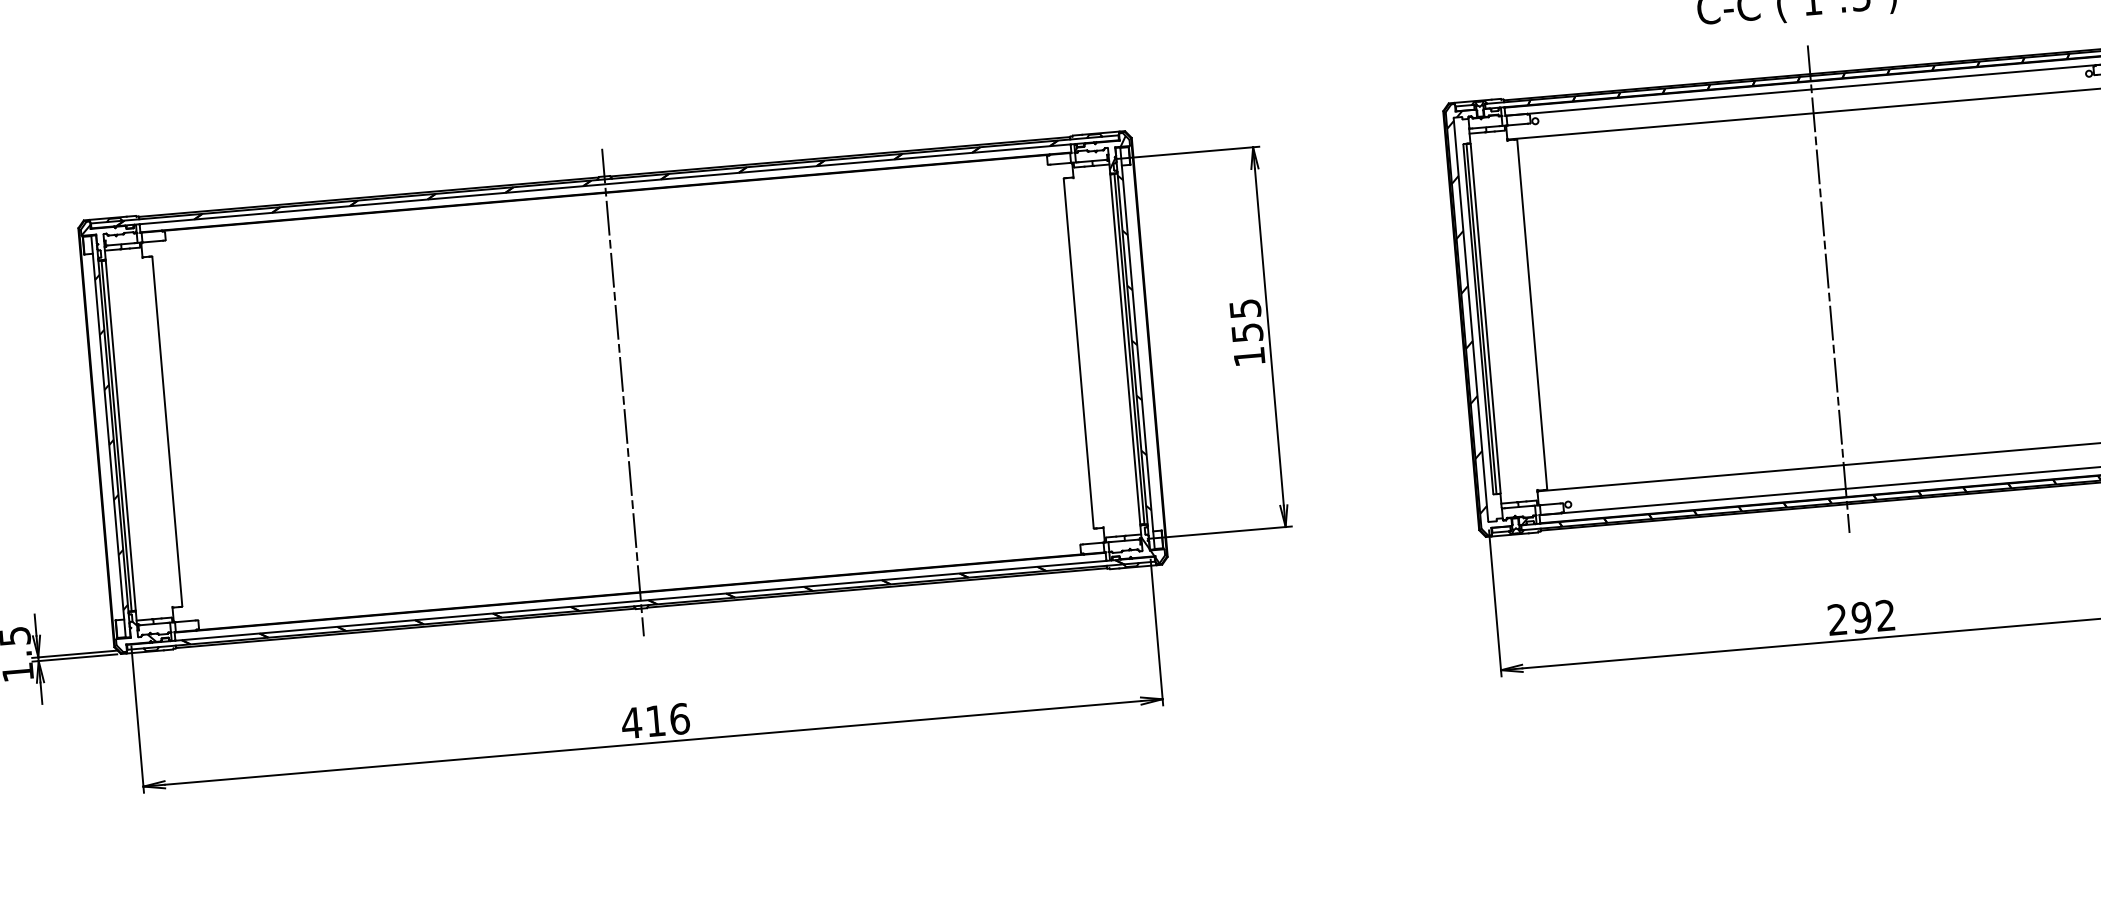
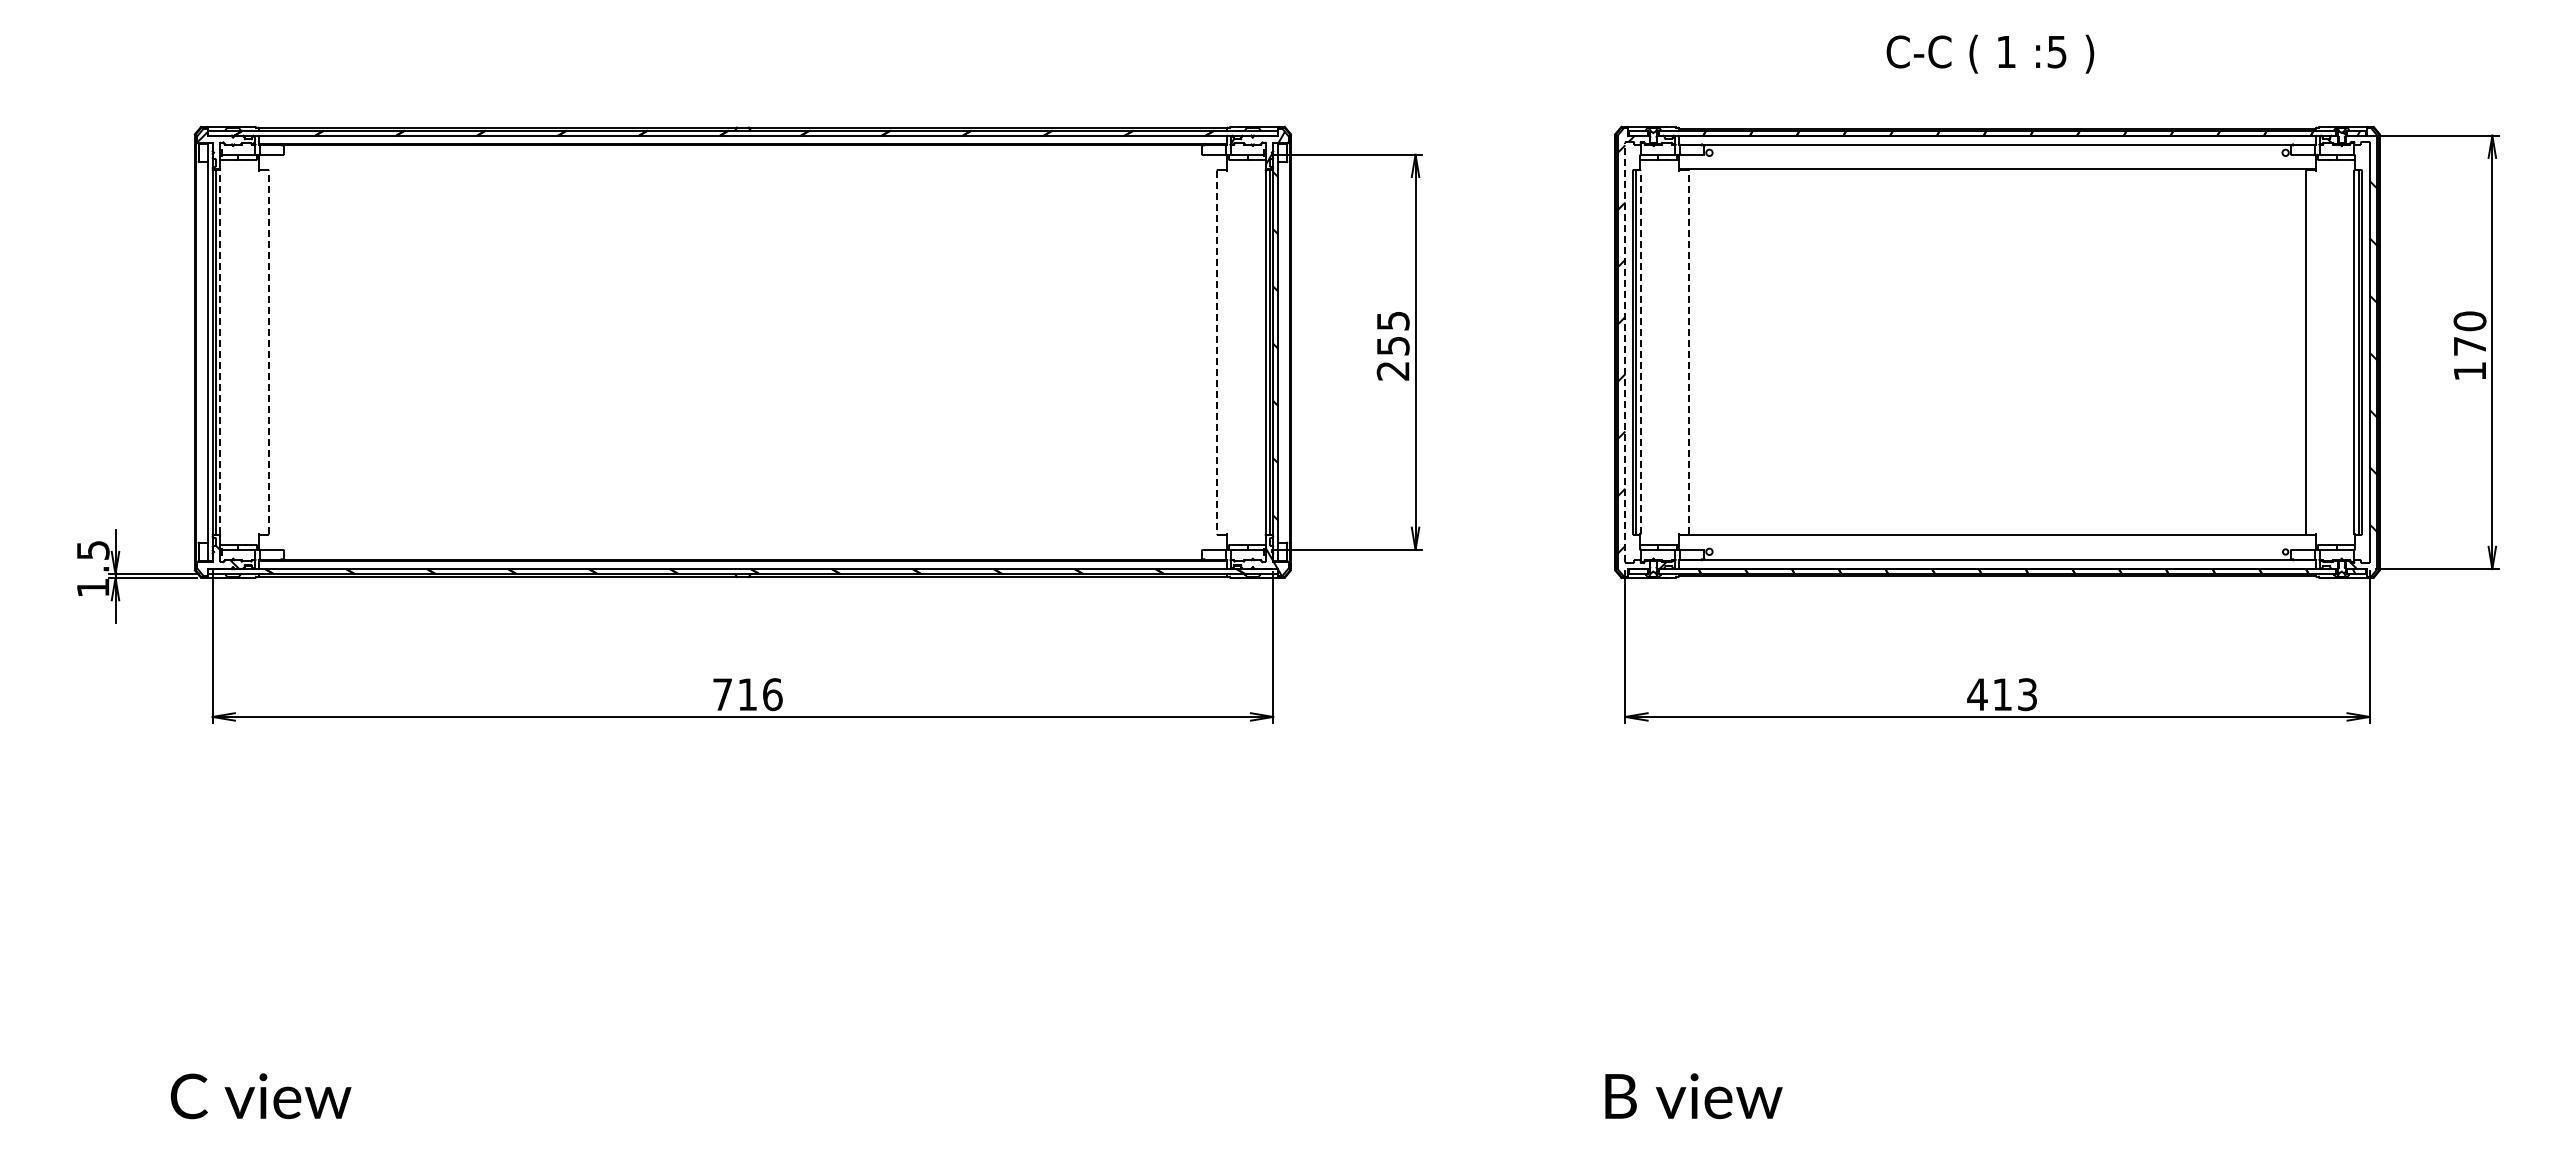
line: (1828, 289) -> (1997, 352), removed
line: (1532, 314) -> (1689, 352), solid -> dashed
line: (1485, 318) -> (1640, 352), solid -> dashed
line: (1471, 319) -> (1625, 352), solid -> dashed
line: (1079, 353) -> (1217, 352), solid -> dashed
text: (1248, 357) -> (1392, 371), 155 -> 255
line: (622, 392) -> (742, 352), removed
line: (167, 431) -> (268, 352), solid -> dashed
line: (120, 435) -> (220, 352), solid -> dashed
hatch: (110, 442) -> (209, 358), removed
text: (1860, 617) -> (2001, 694), 292 -> 413
text: (631, 723) -> (722, 694), 416 -> 716

